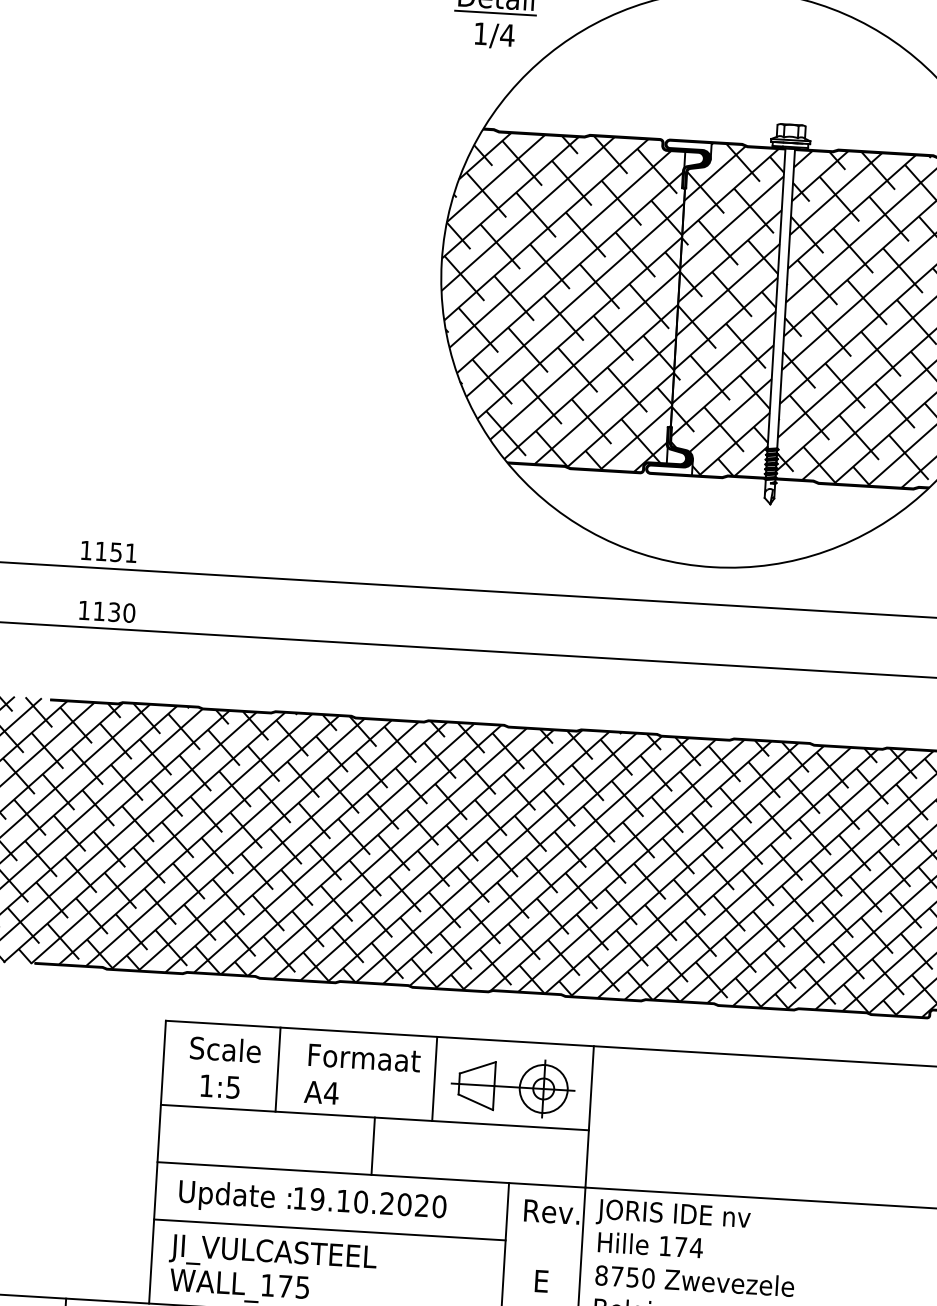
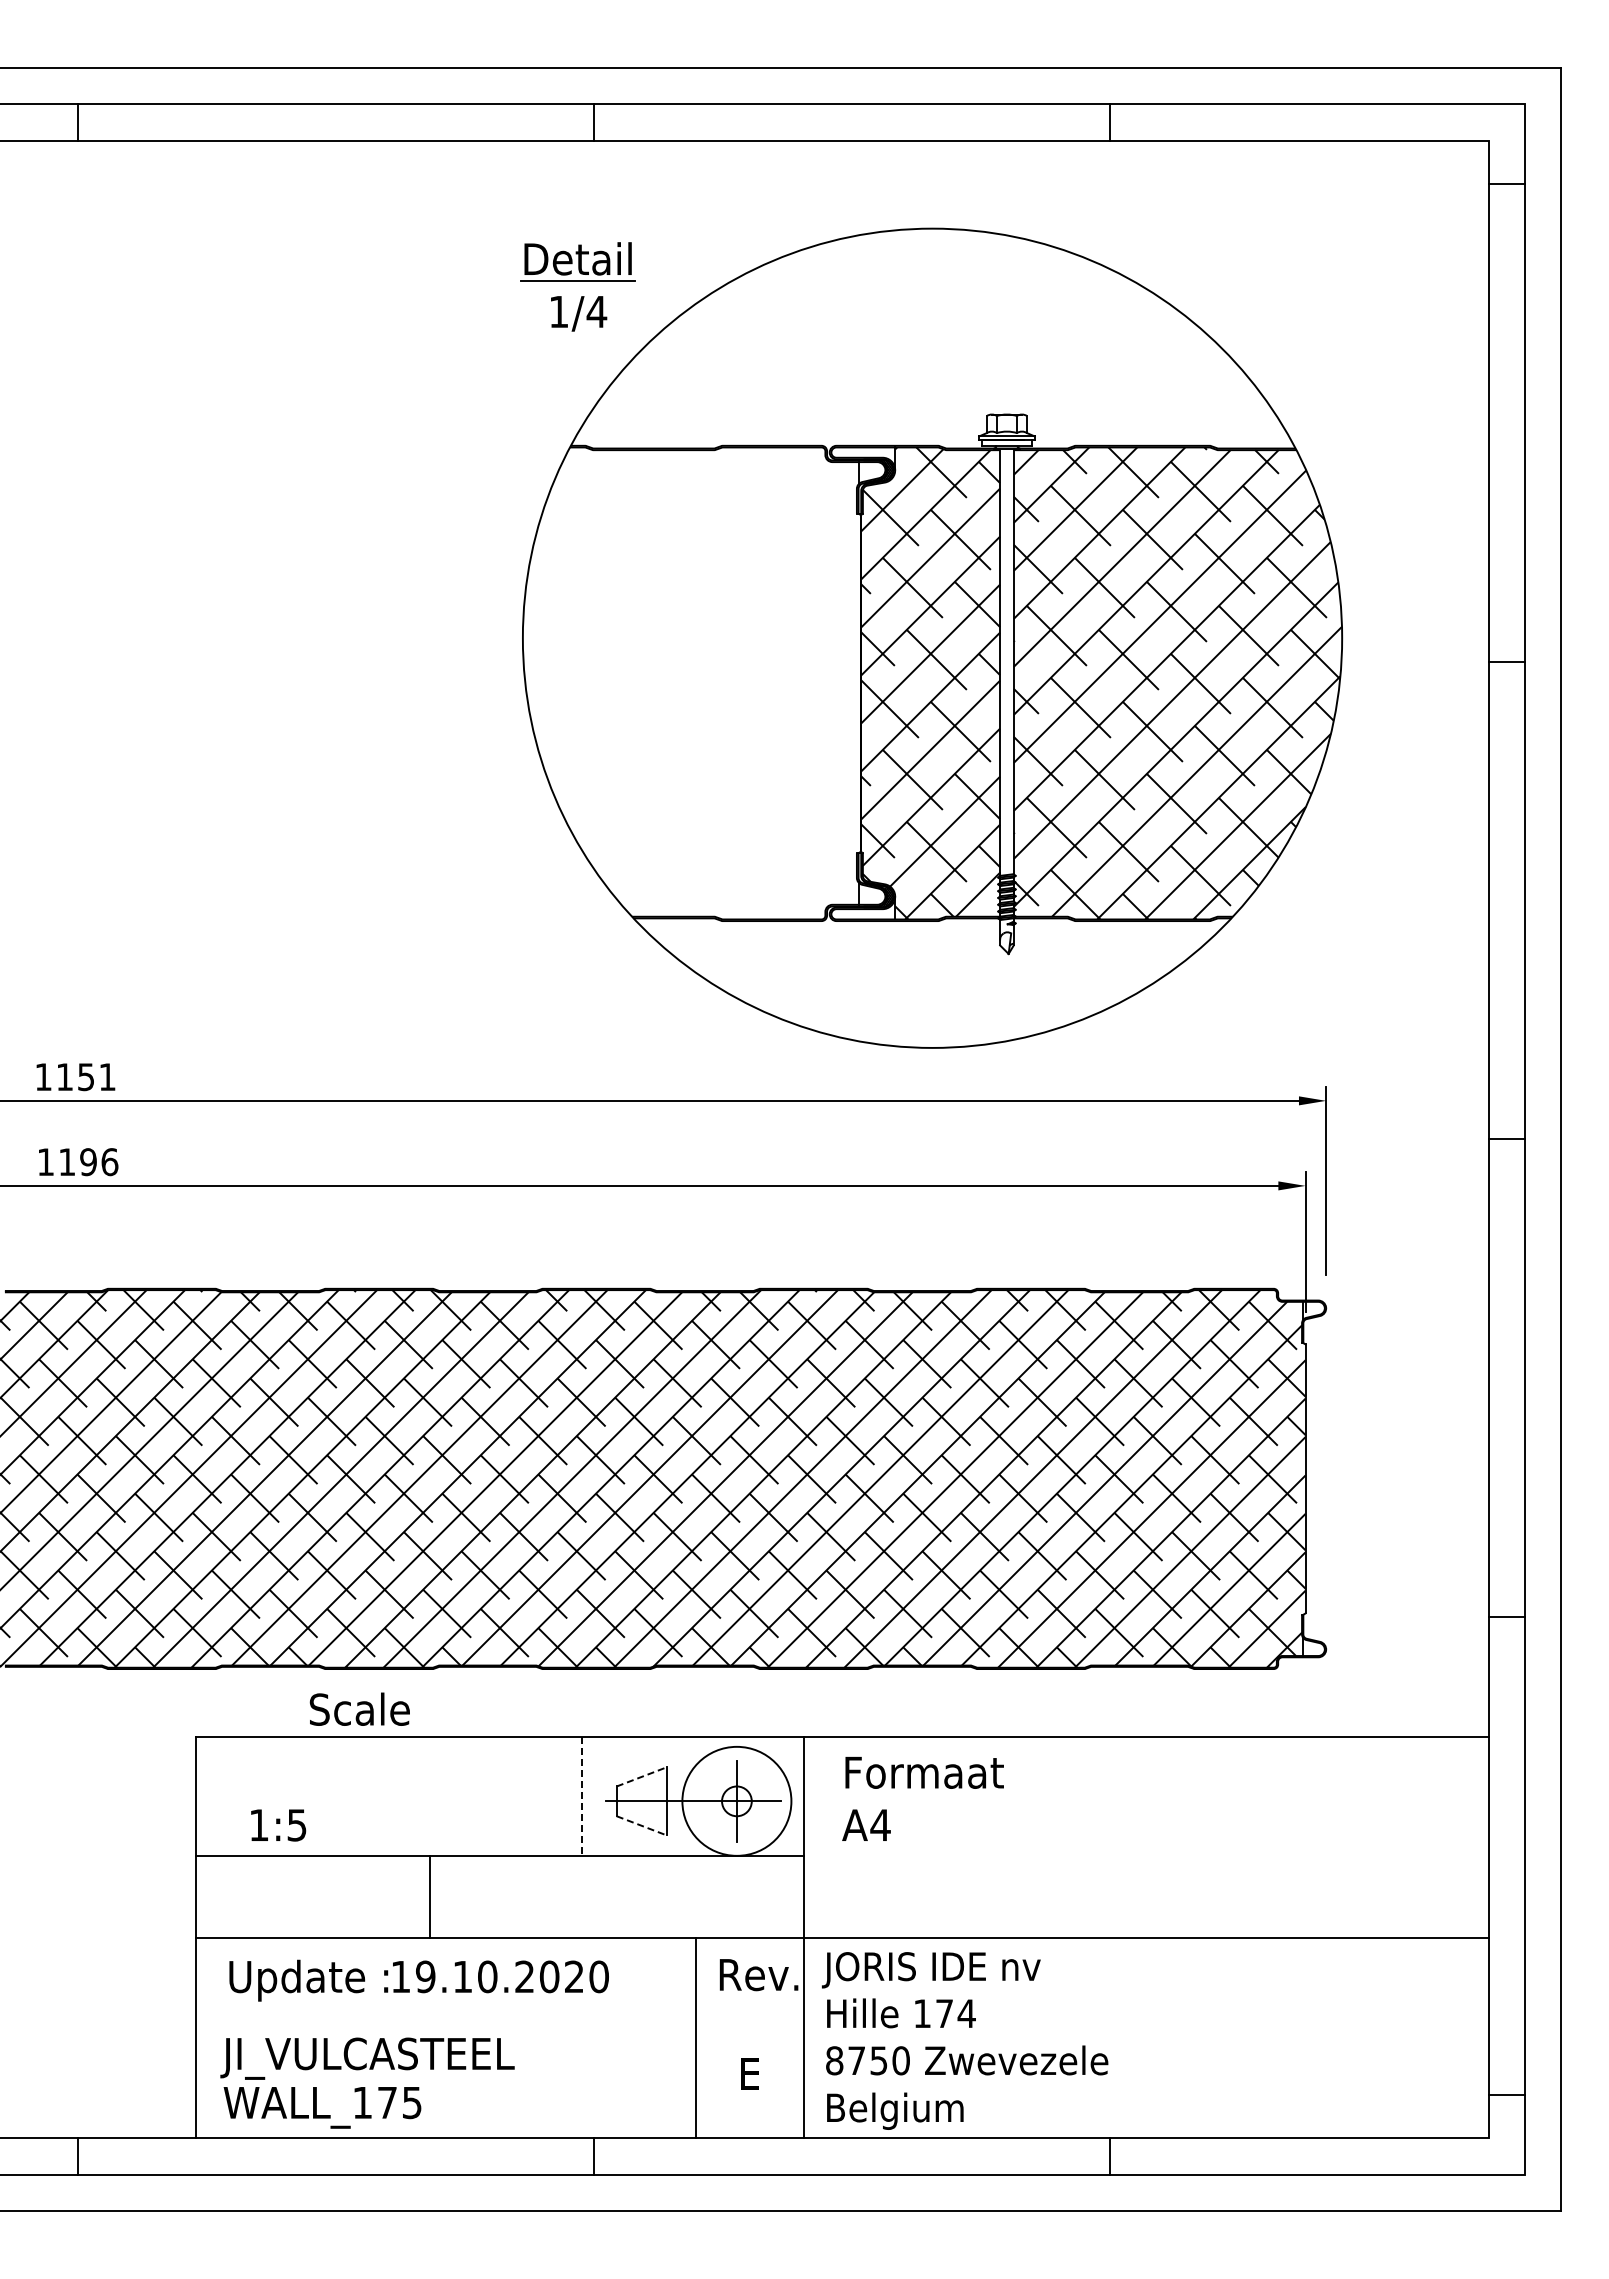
hatch: (558, 300) -> (691, 683), removed
text: (122, 612) -> (99, 1161), 1130 -> 1196
text: (225, 1049) -> (359, 1708), moved
line: (477, 1067) -> (641, 1776), solid -> dashed
line: (277, 1069) -> (358, 1796), removed
text: (362, 1076) -> (922, 1798), moved
line: (434, 1079) -> (581, 1796), solid -> dashed
circle: (543, 1089) -> (736, 1801), size x1.6
line: (475, 1102) -> (641, 1825), solid -> dashed
line: (373, 1146) -> (430, 1896), moved
line: (329, 1229) -> (445, 2018), removed

